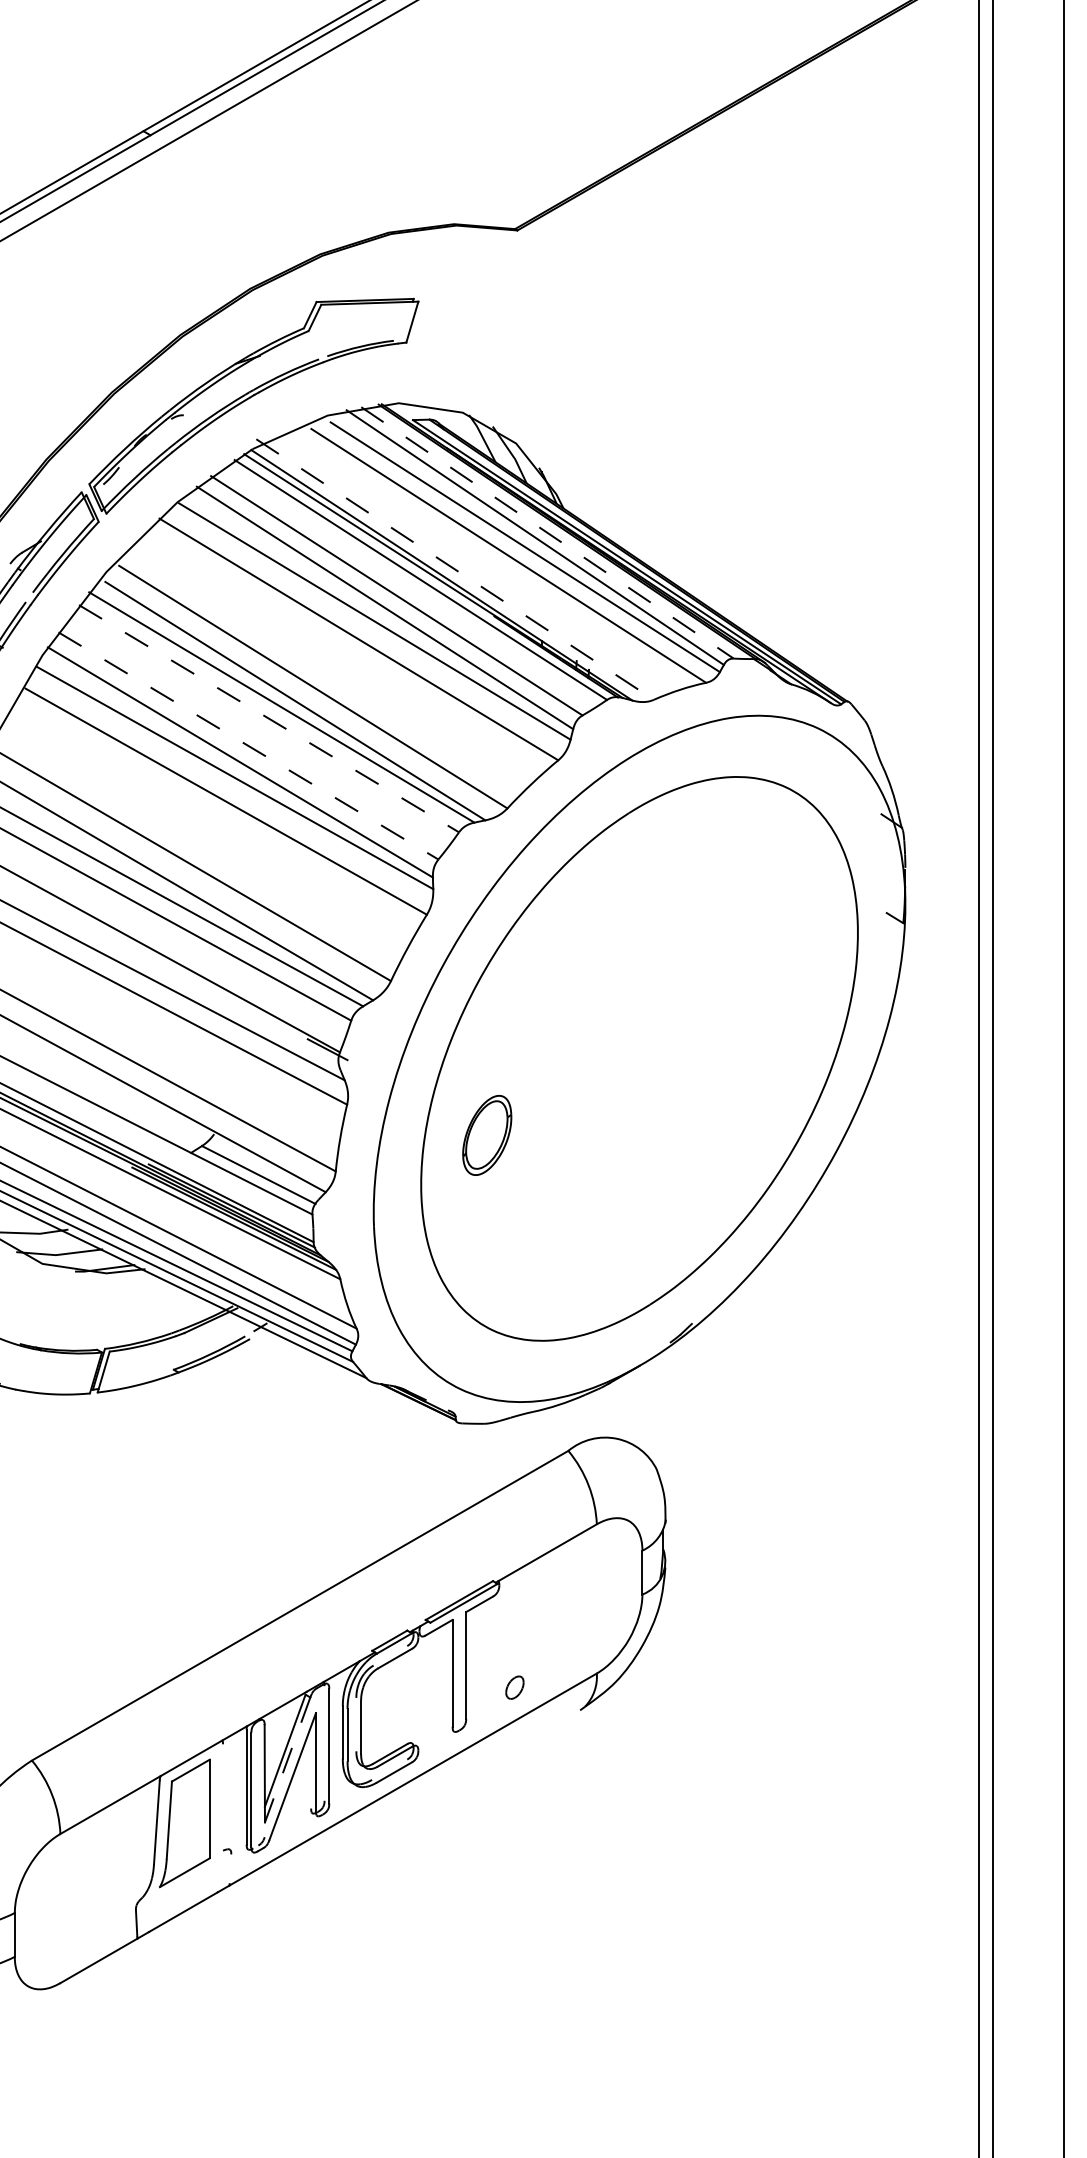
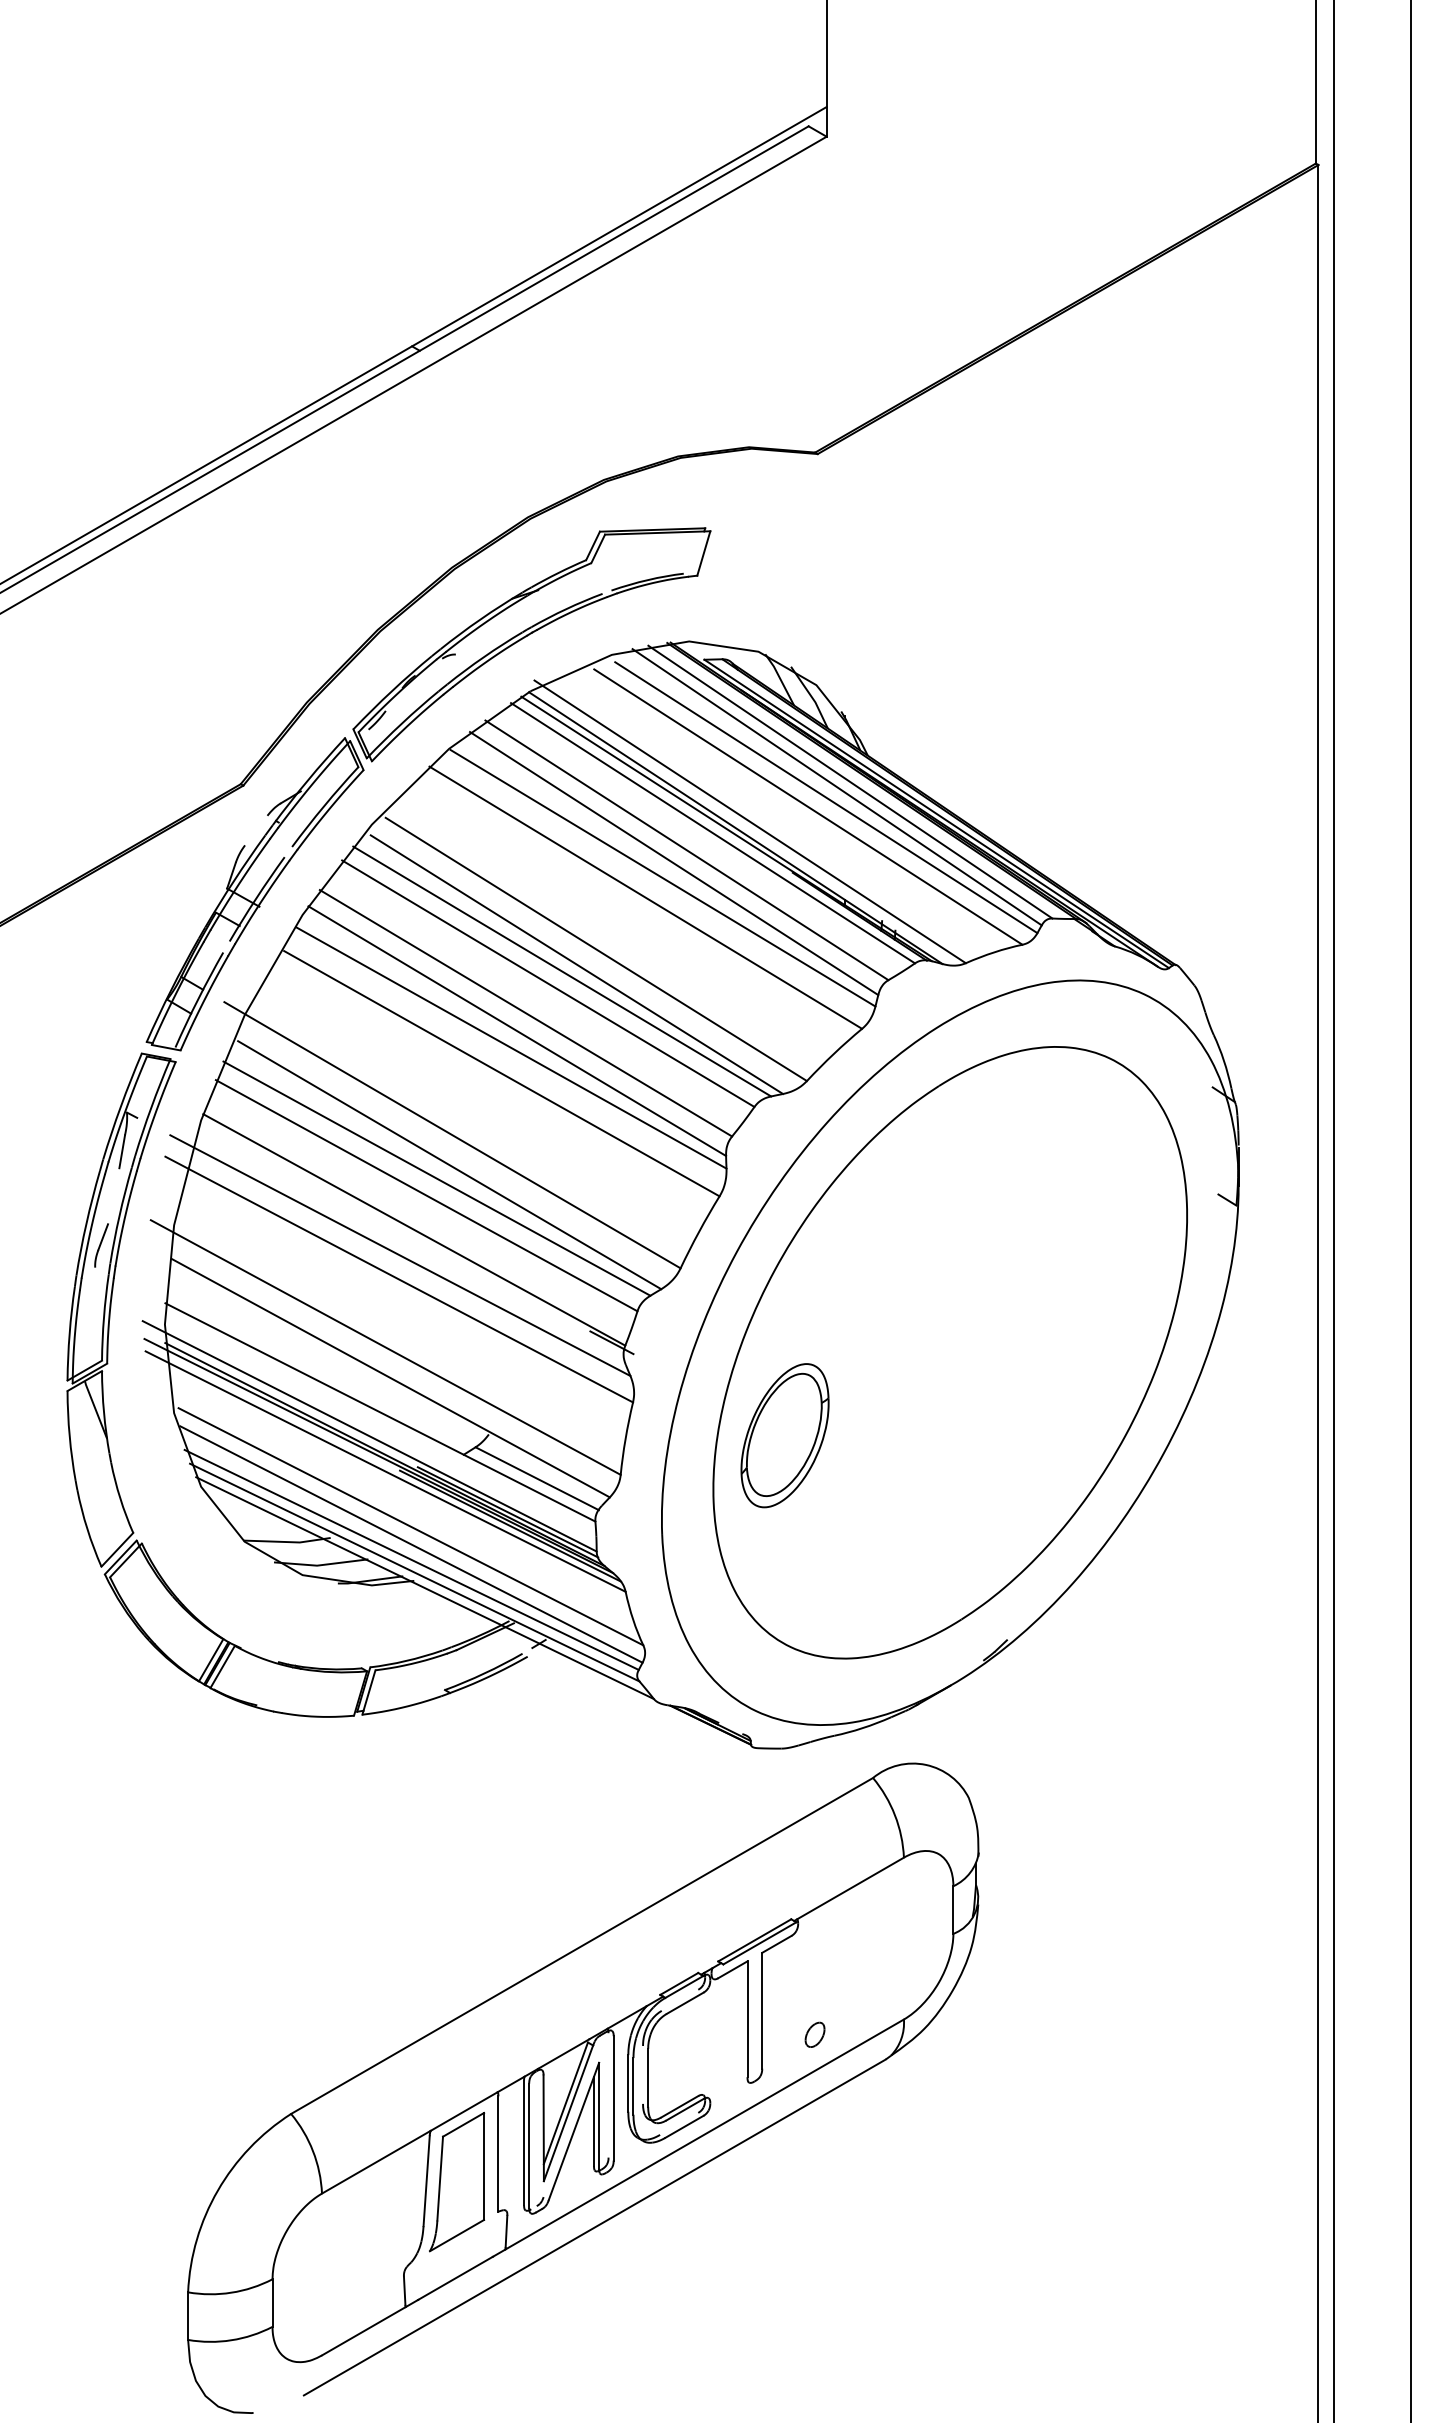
line: (547, 533) -> (850, 782), dashed -> solid
line: (455, 569) -> (750, 821), dashed -> solid
line: (269, 718) -> (548, 983), dashed -> solid
line: (248, 746) -> (526, 1013), dashed -> solid
part: (486, 1135) -> (784, 1435), size x1.67
line: (287, 1760) -> (568, 2113), dashed -> solid
line: (310, 1766) -> (593, 2120), added
line: (223, 1797) -> (498, 2153), added
line: (311, 1865) -> (594, 2227), added
line: (230, 1868) -> (506, 2230), added

